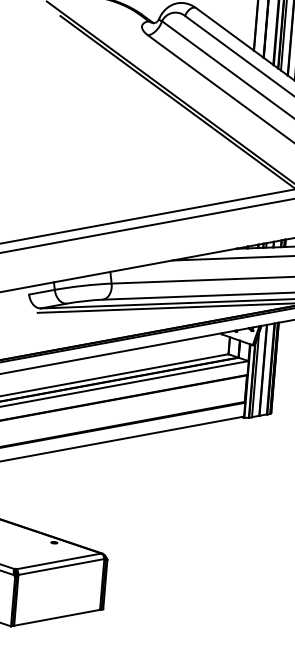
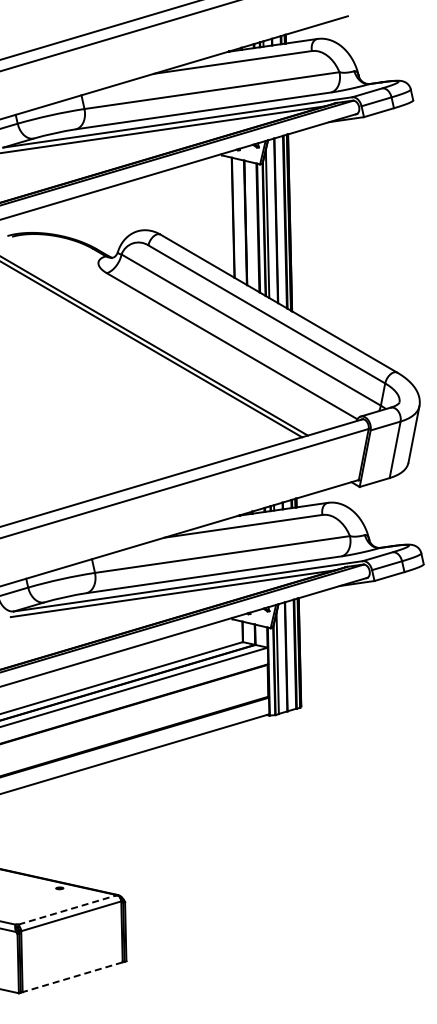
line: (58, 561) -> (67, 910), solid -> dashed
line: (56, 617) -> (72, 977), solid -> dashed

